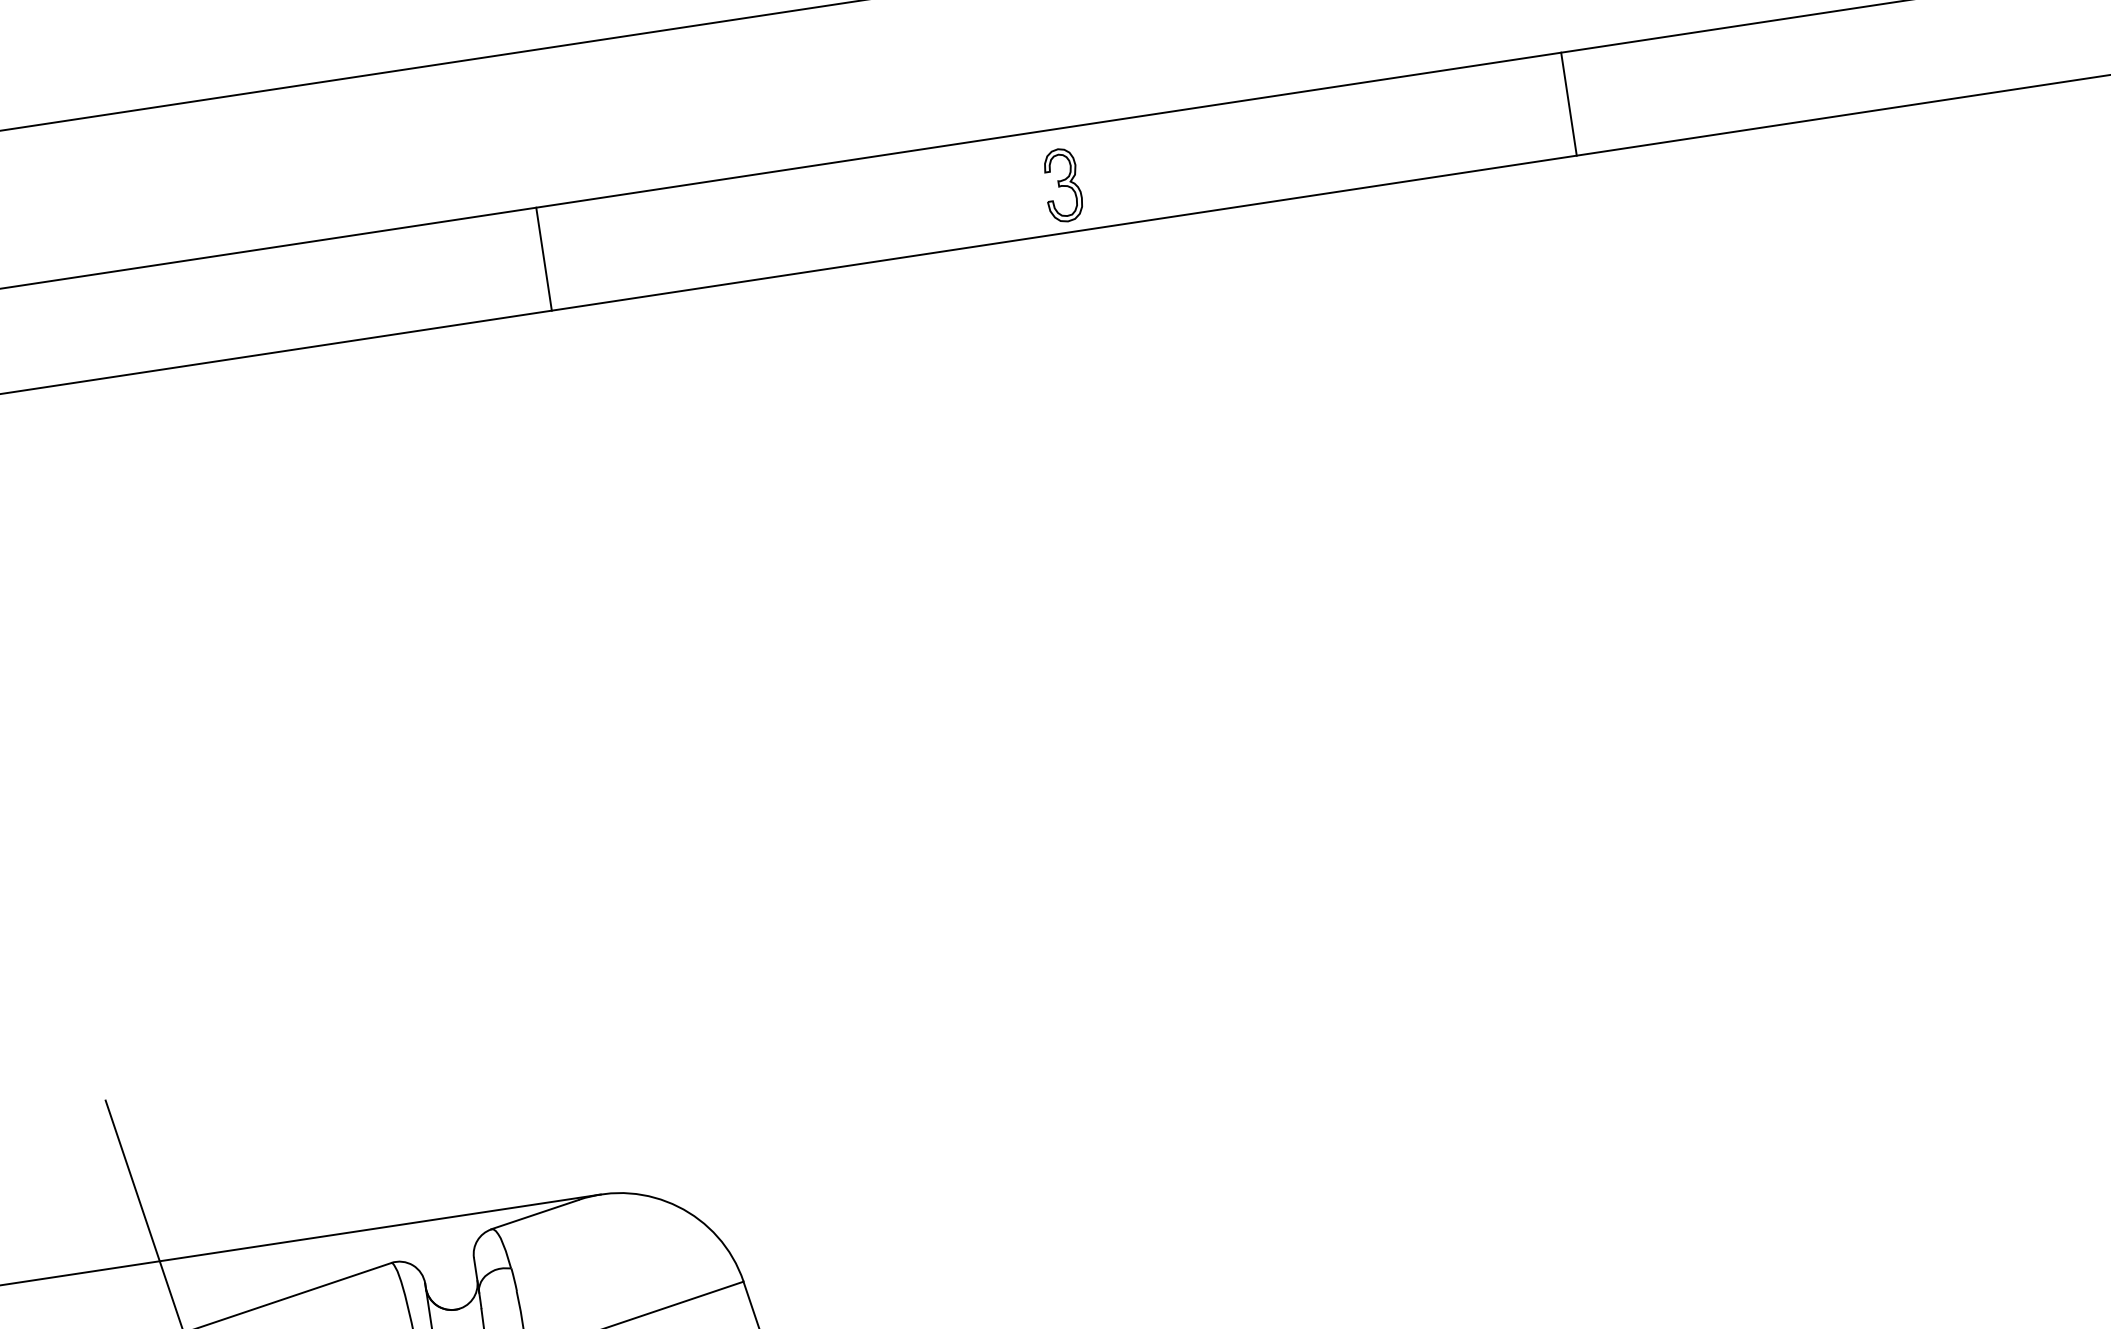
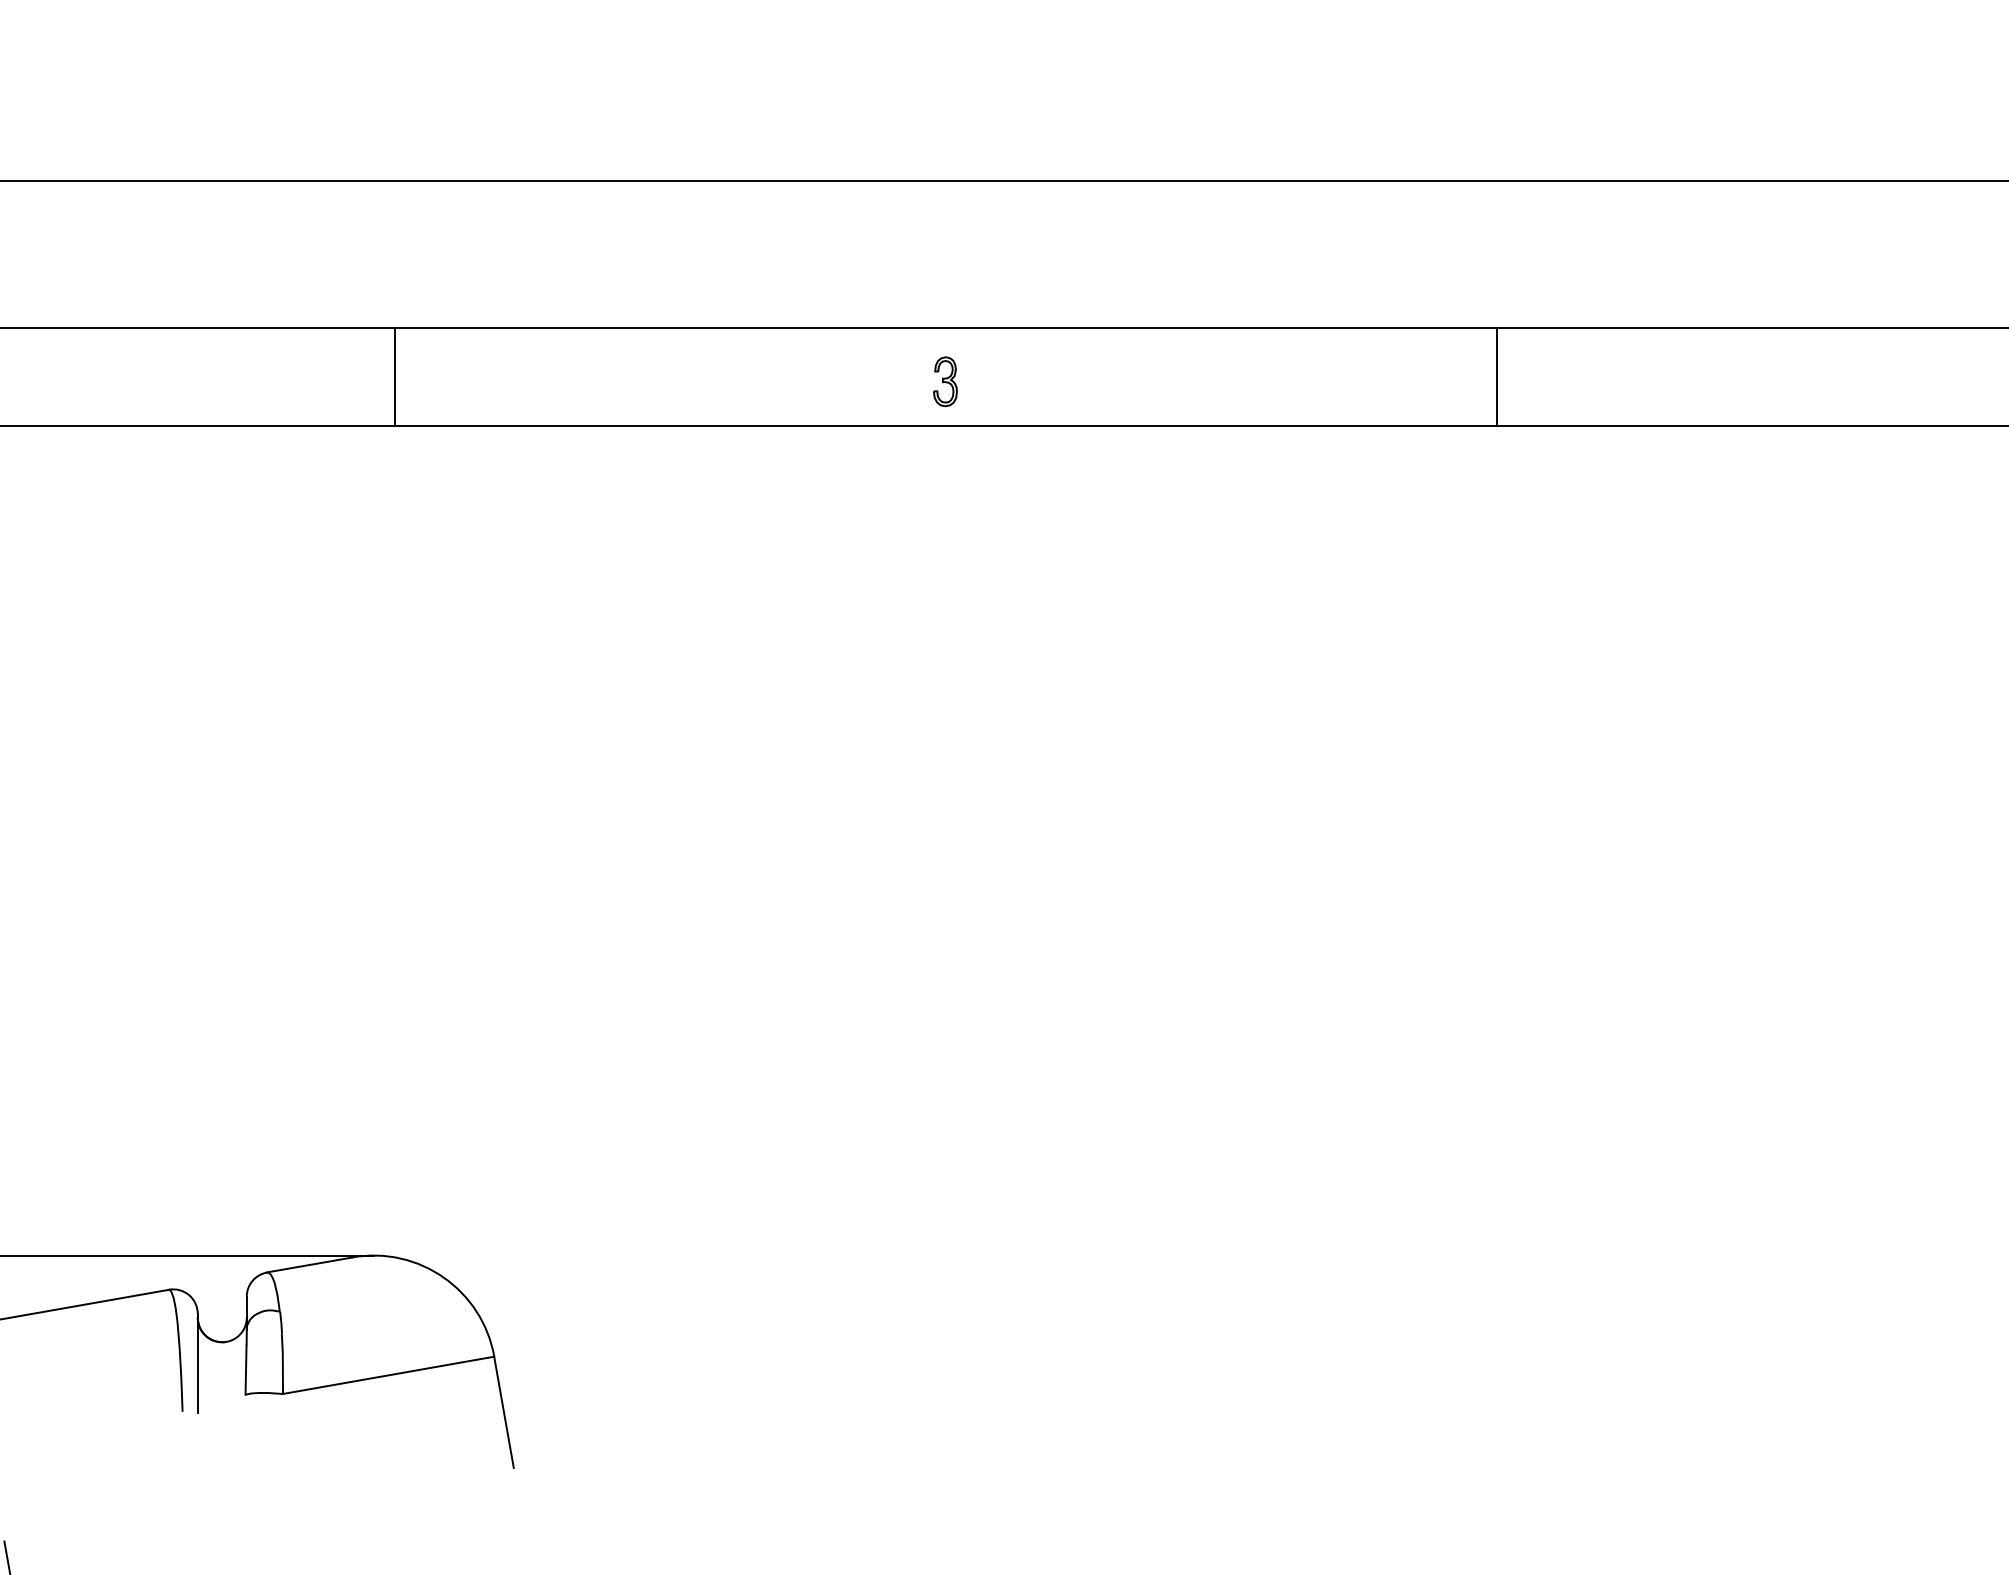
line: (1568, 104) -> (1496, 377), moved
part: (1062, 185) -> (945, 381), size x0.71
line: (544, 259) -> (394, 377), moved

